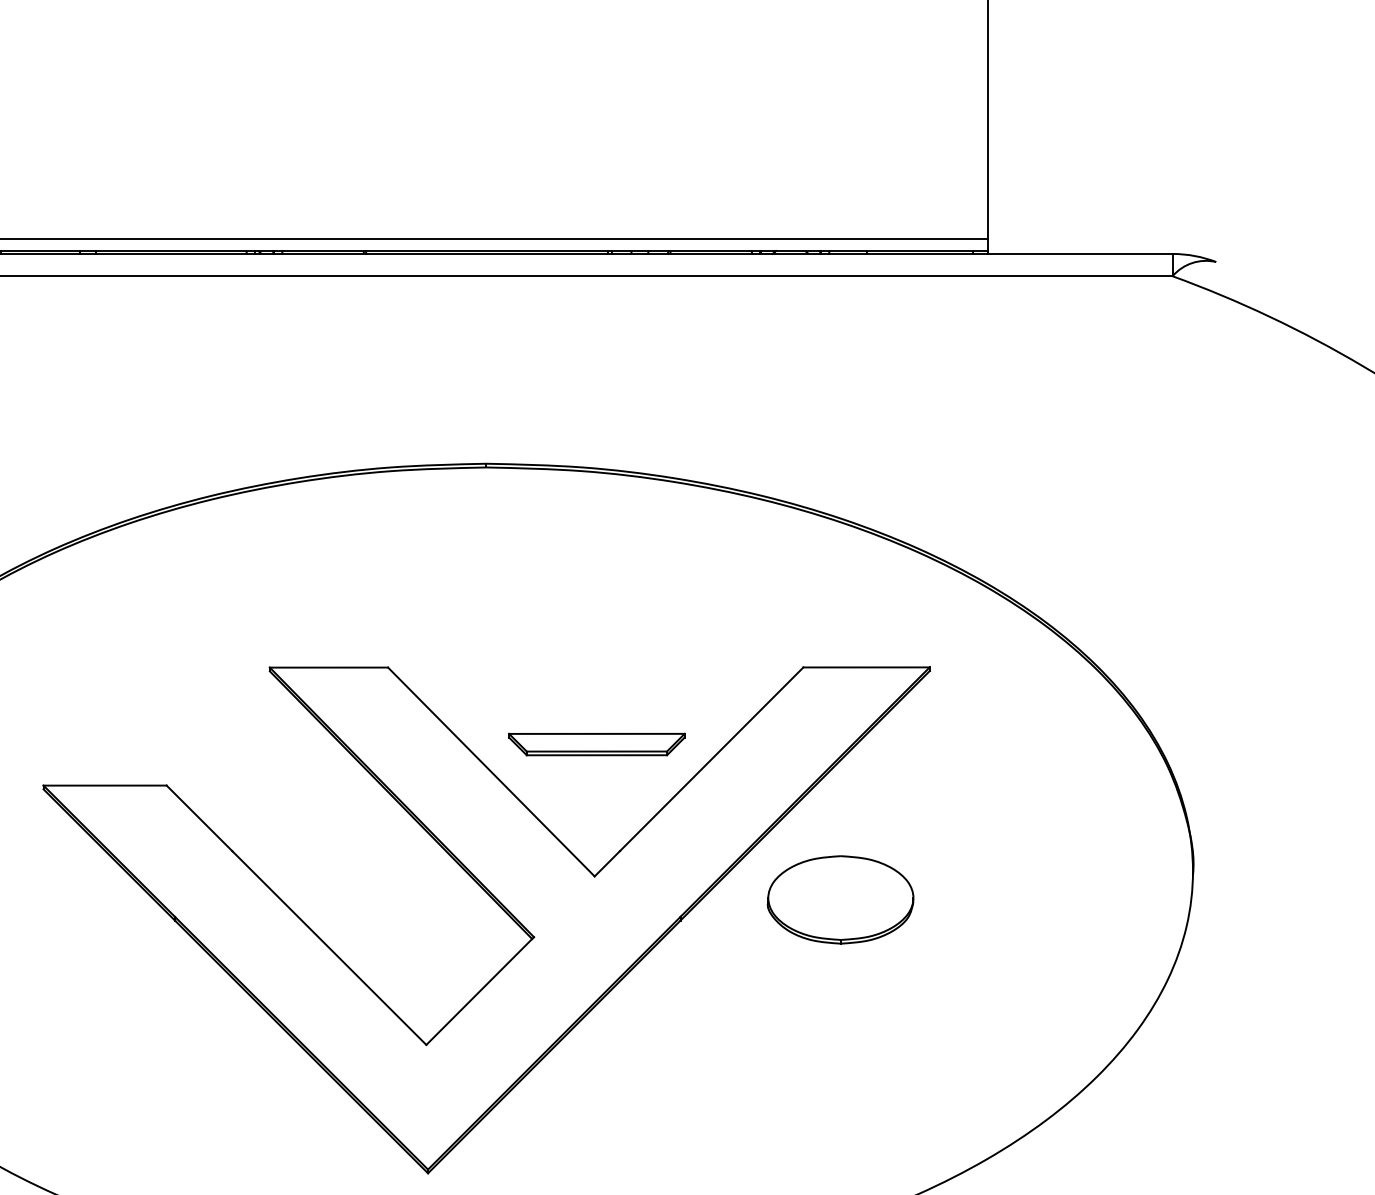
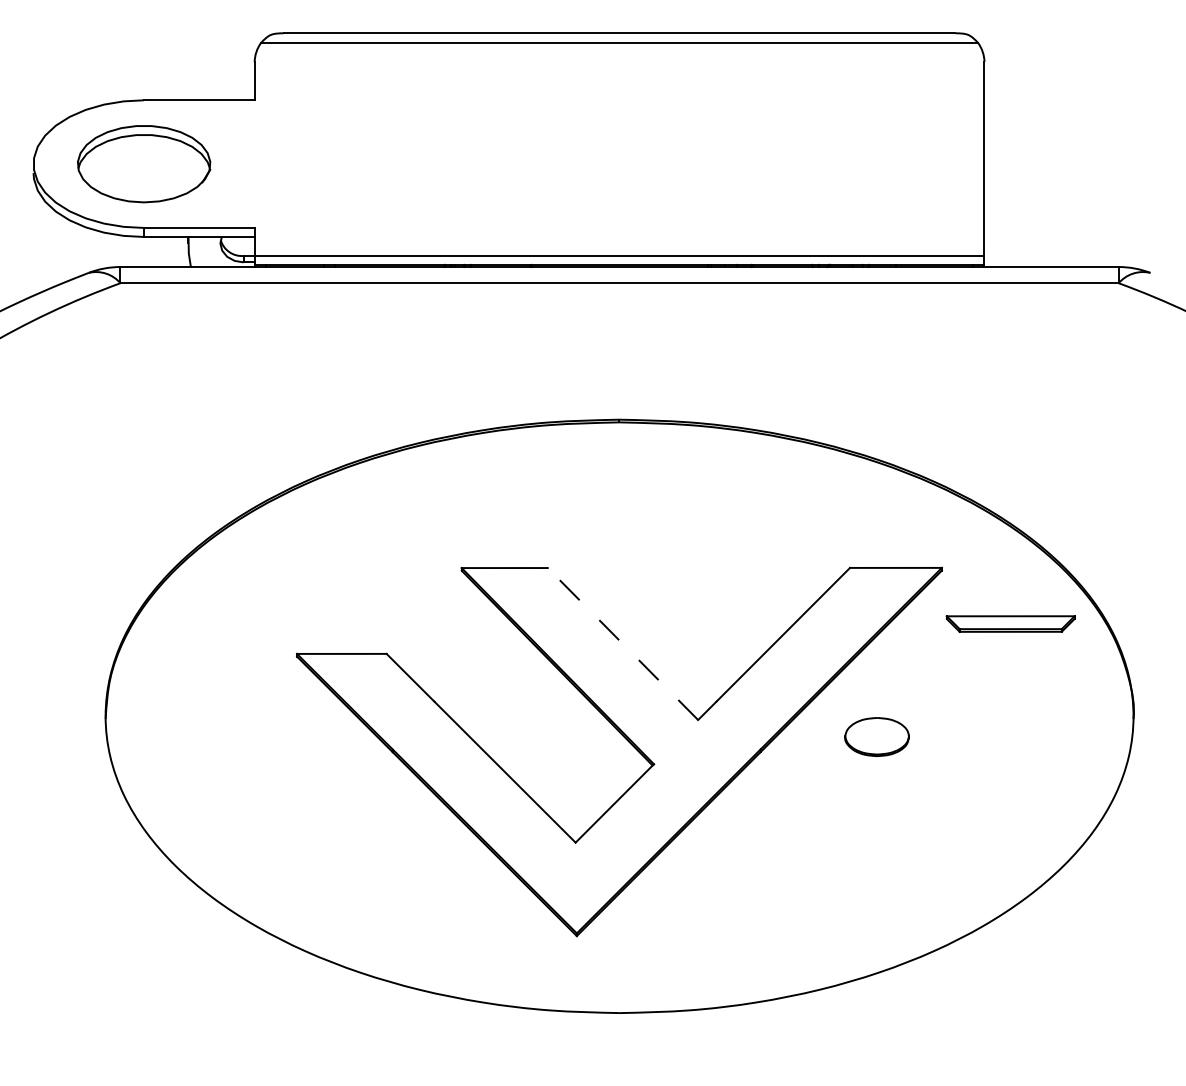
part: (596, 743) -> (1010, 623), moved
line: (490, 772) -> (622, 644), solid -> dashed
part: (839, 899) -> (876, 736), size x0.6

